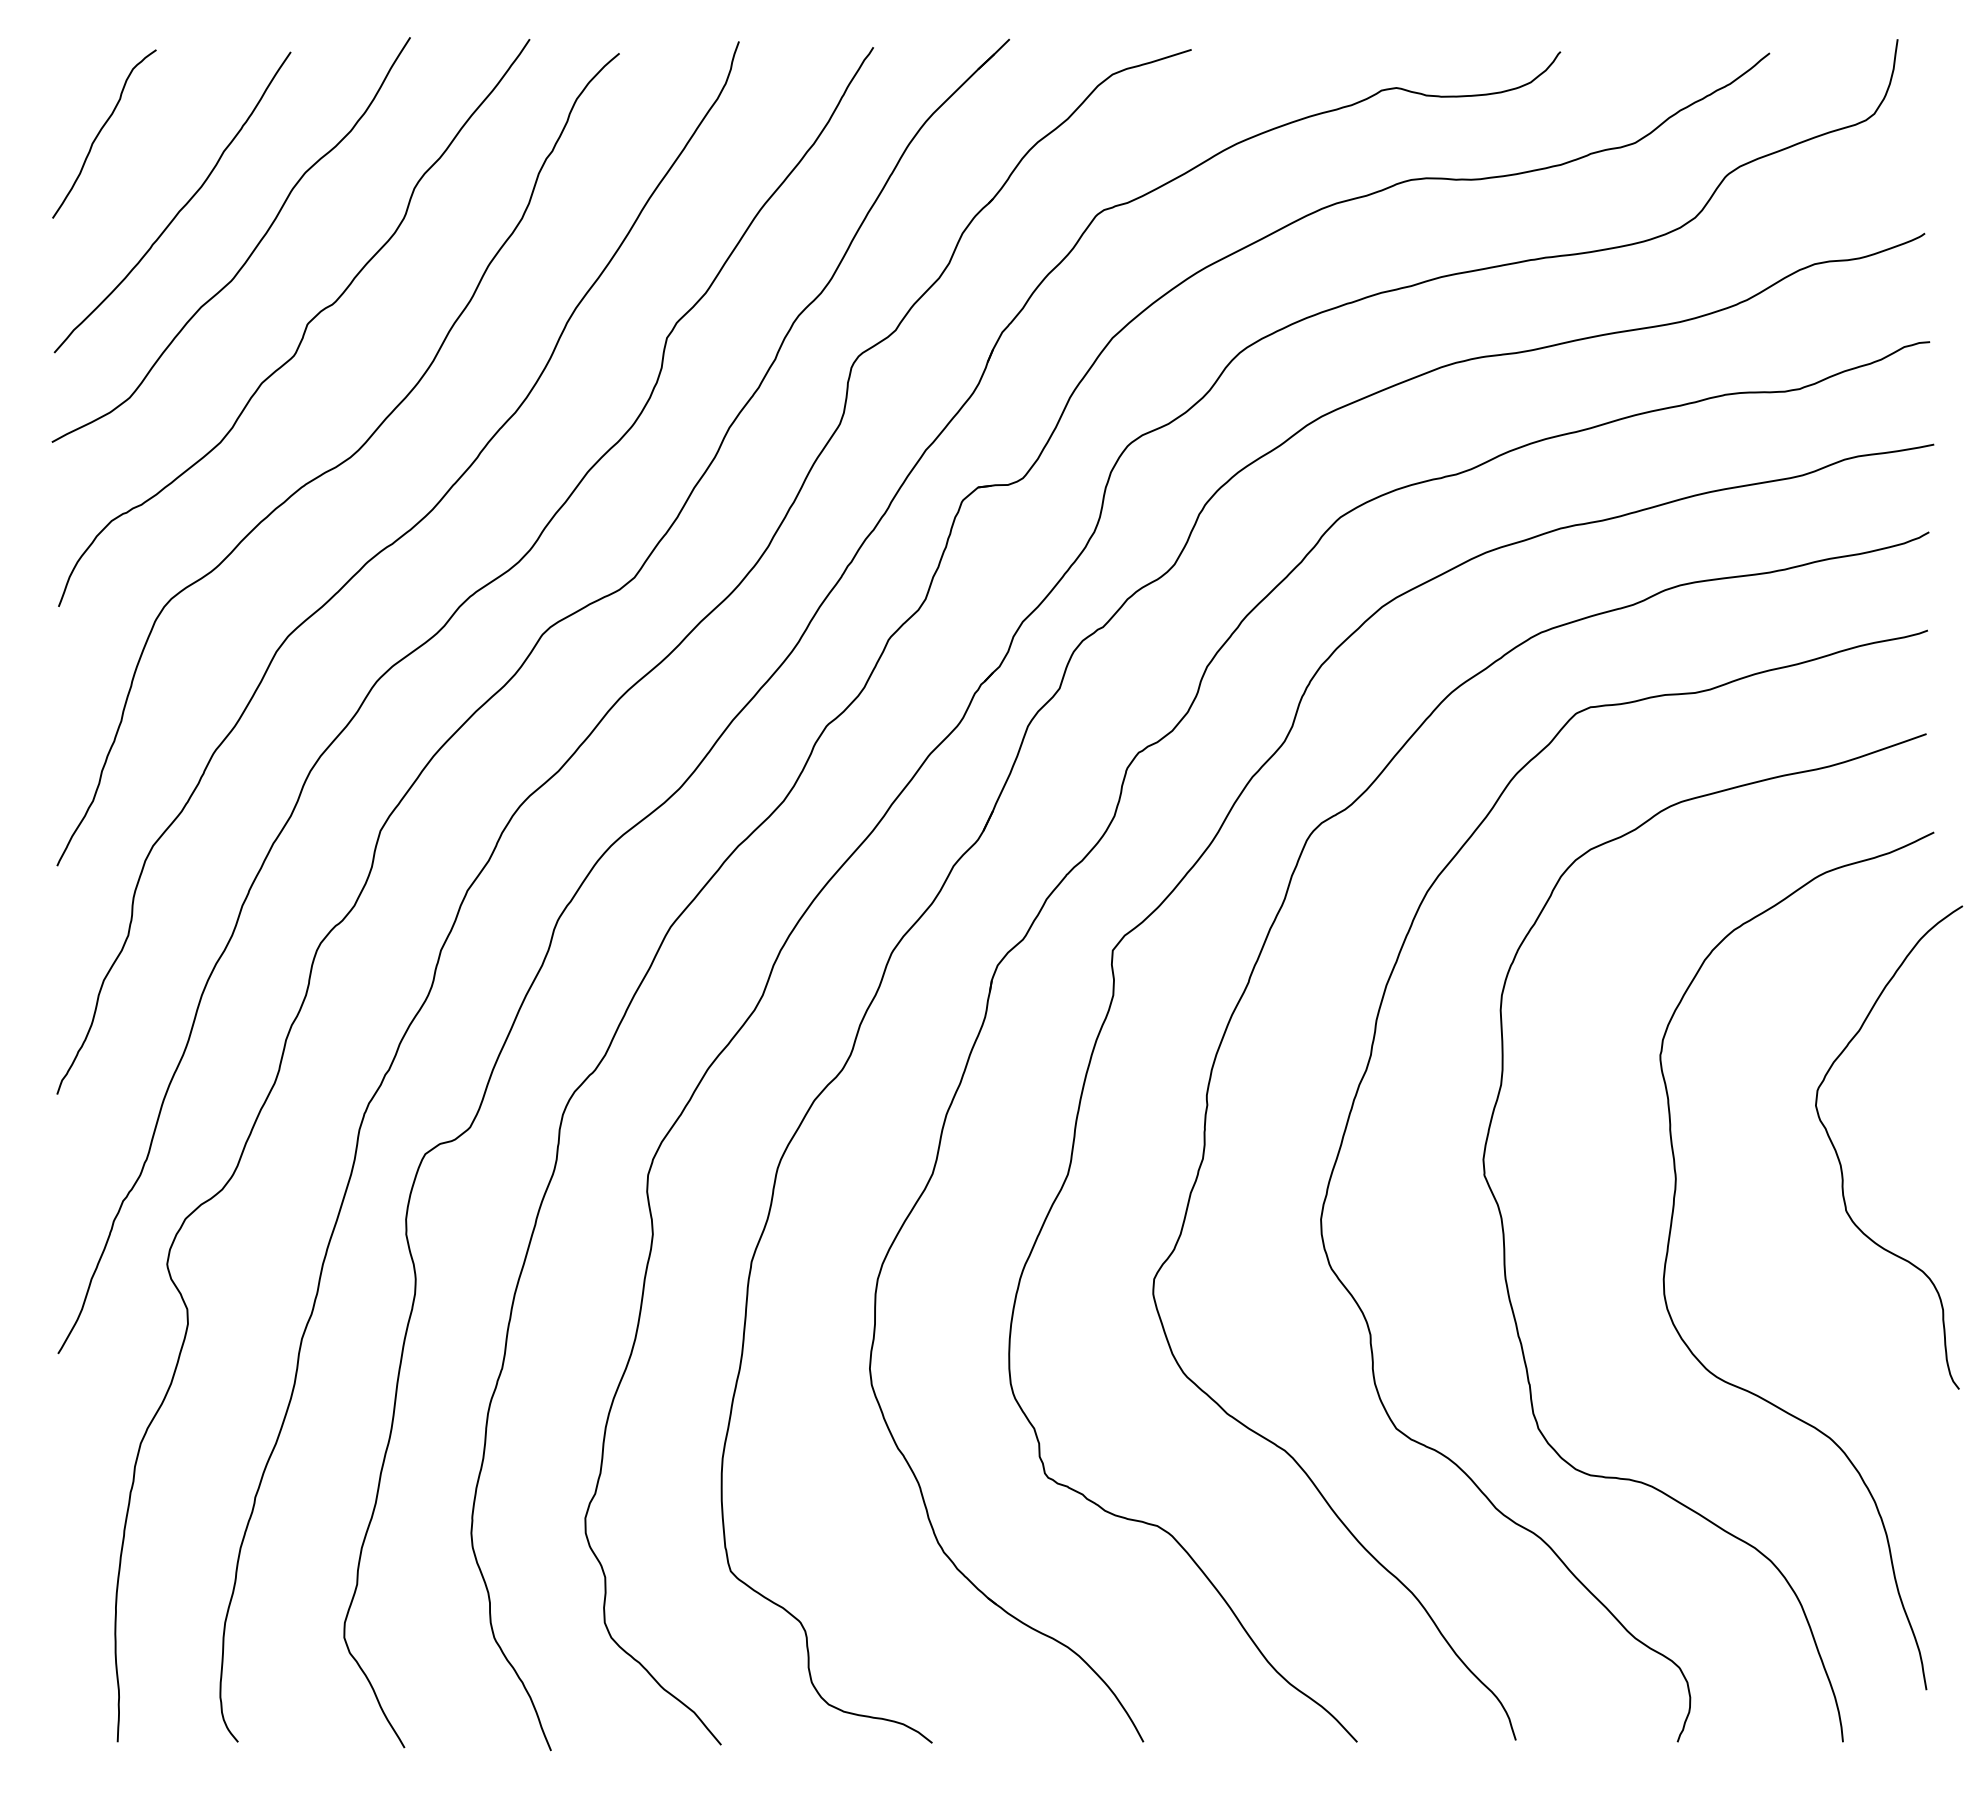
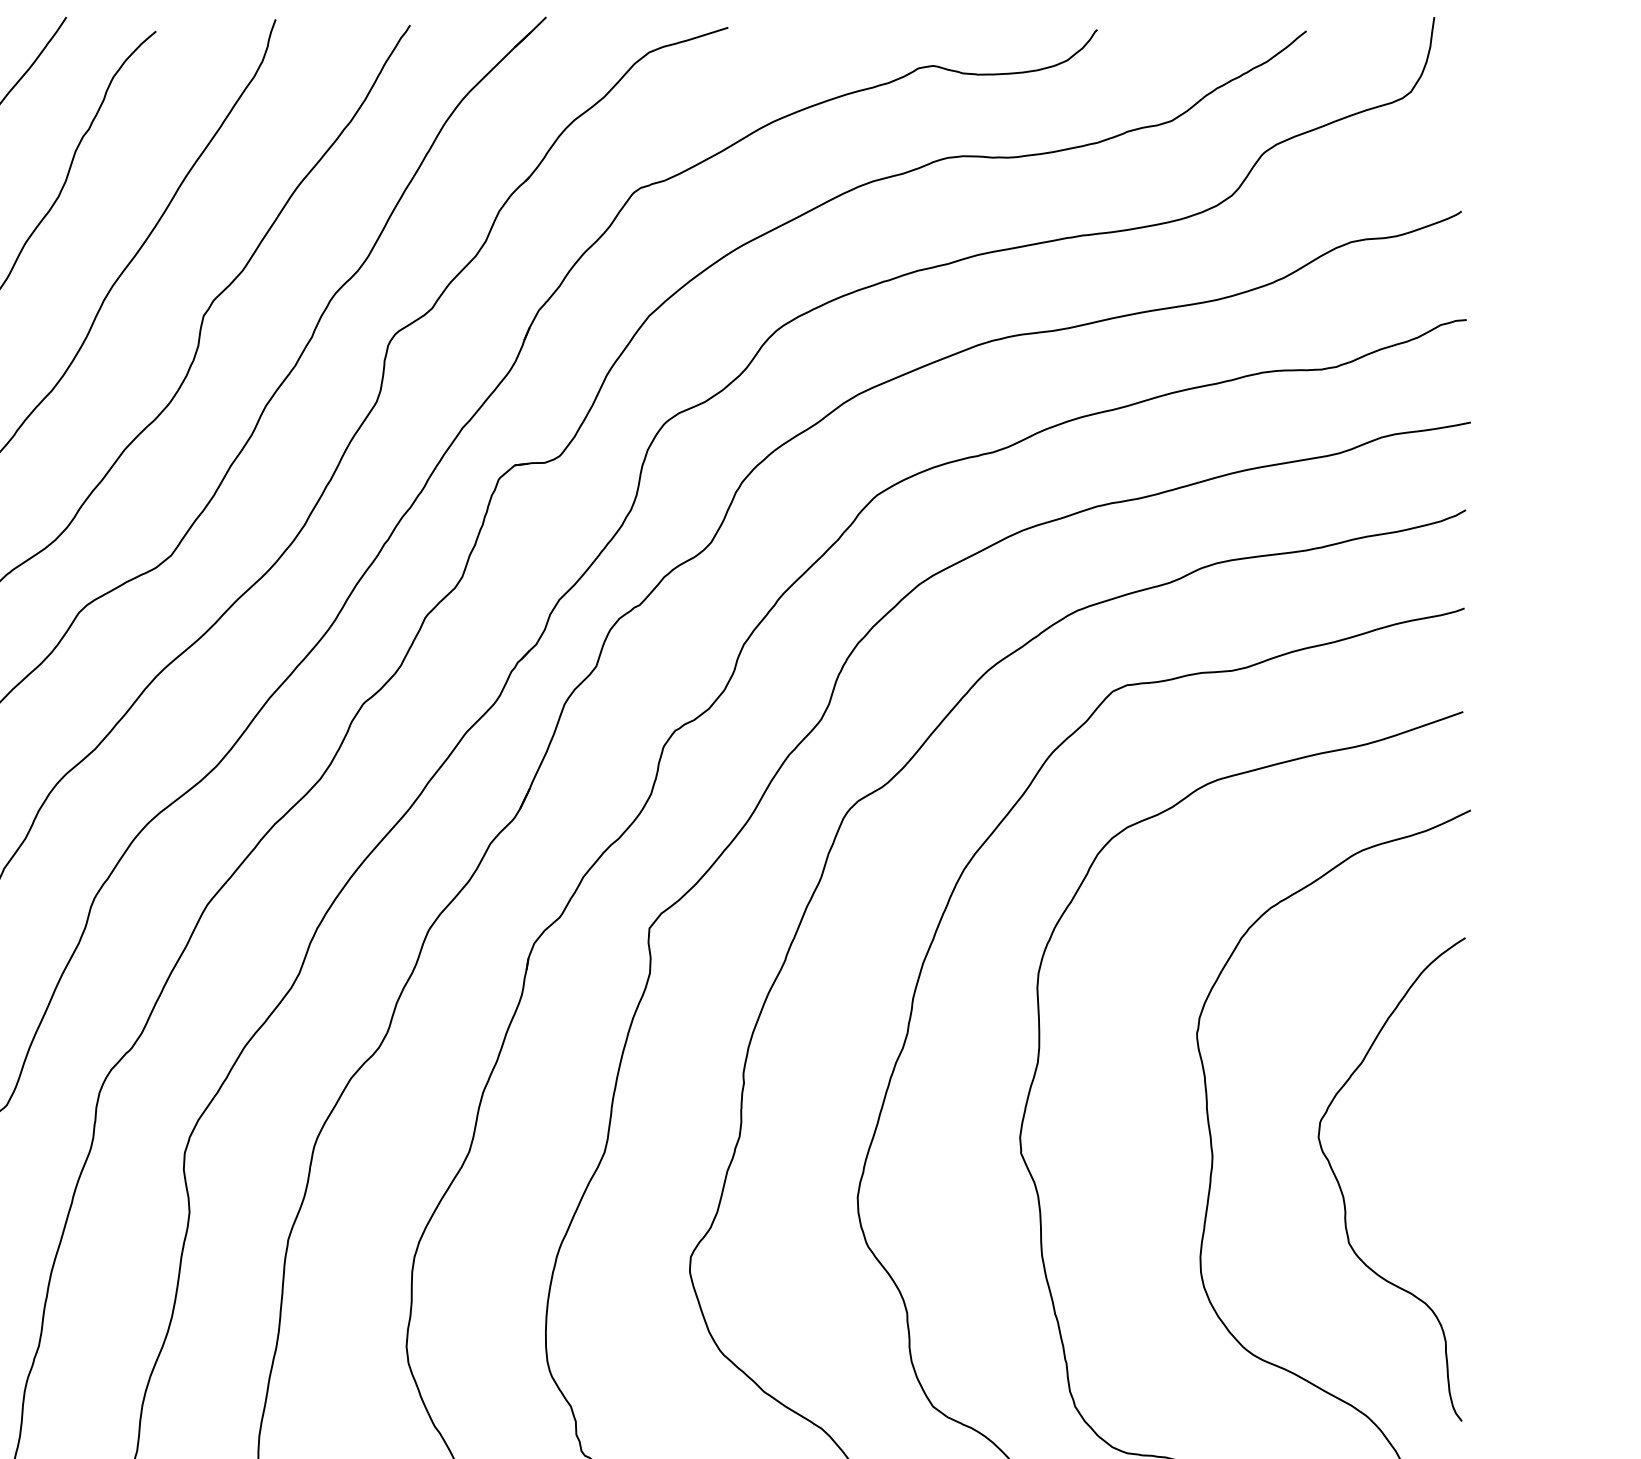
curve: (1841, 1163) -> (1344, 1195), moved

